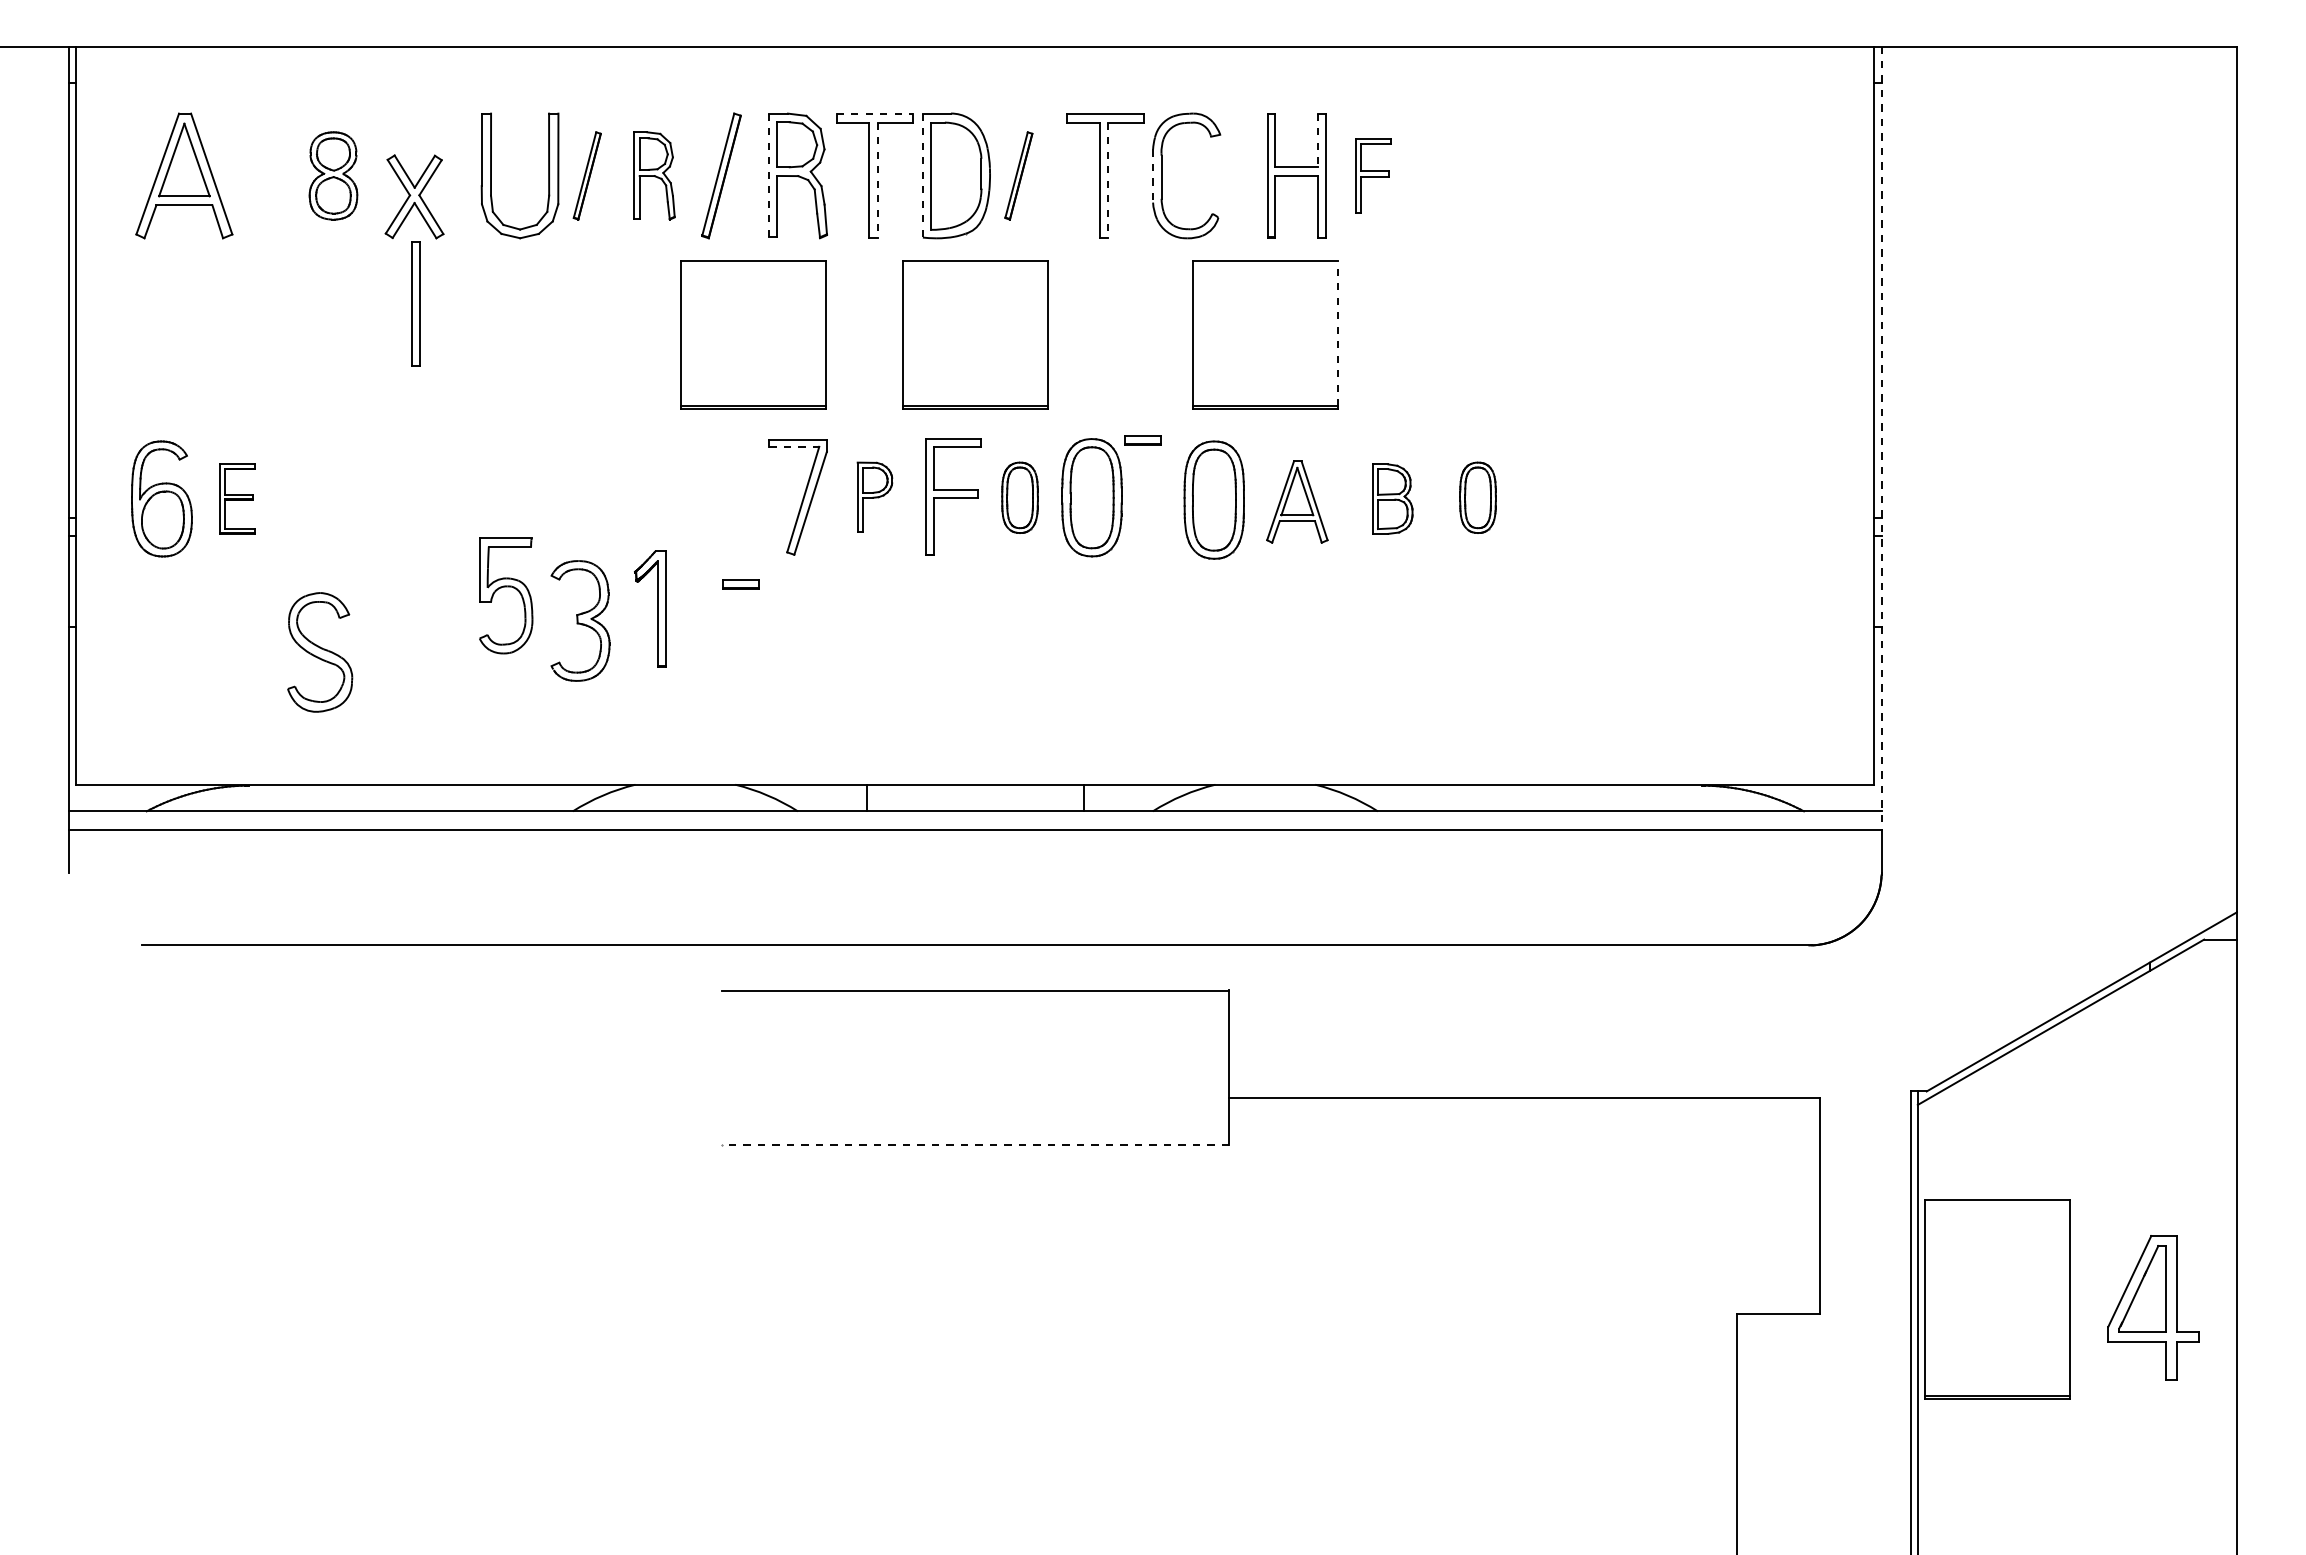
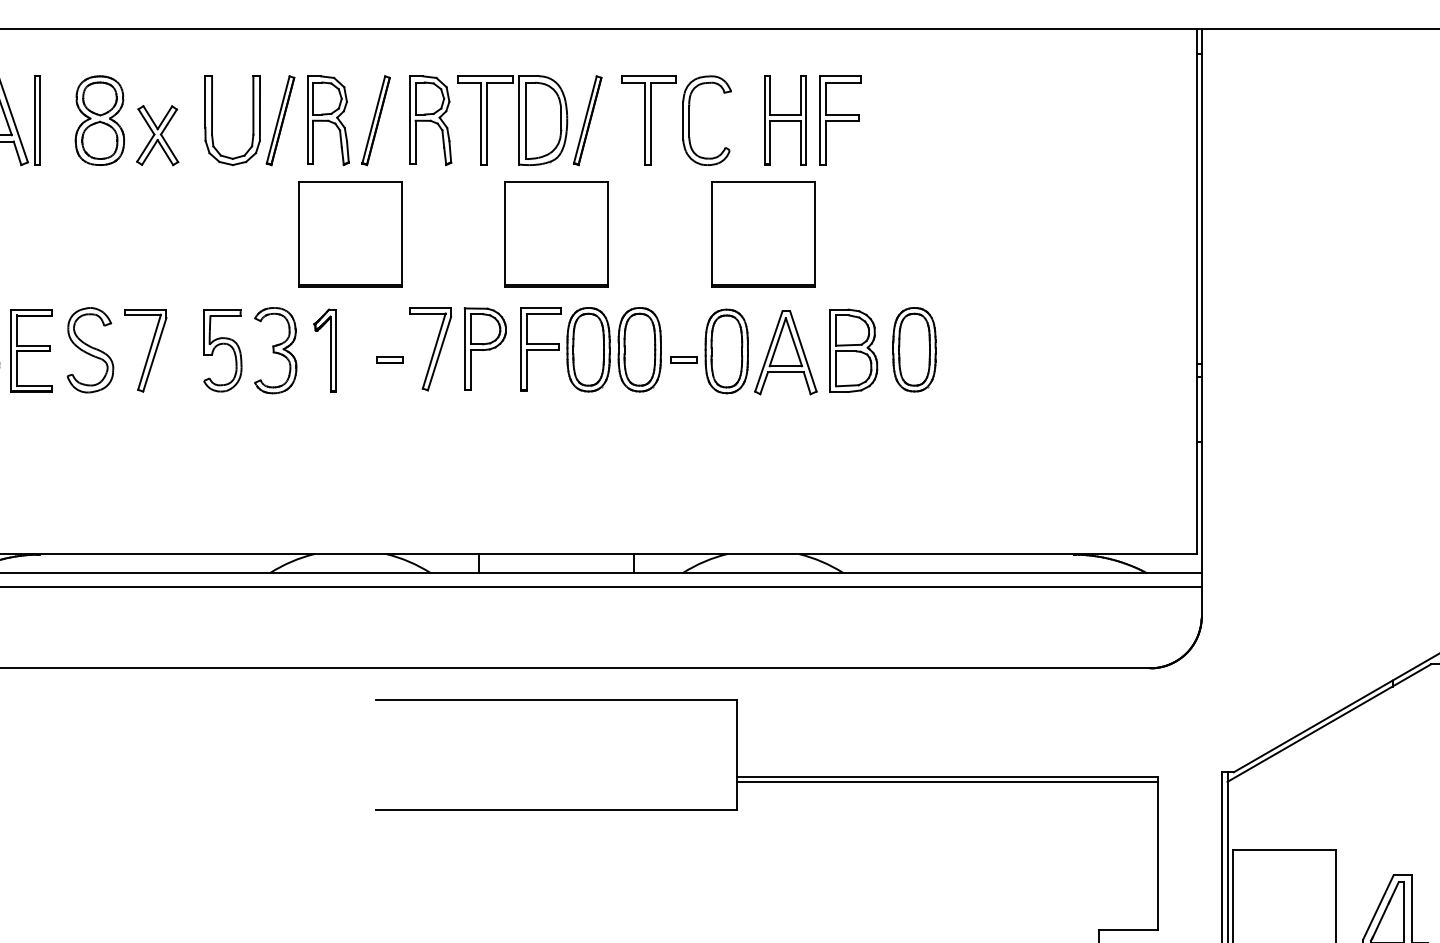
line: (875, 113) -> (485, 76), dashed -> solid
line: (1318, 140) -> (800, 95), dashed -> solid
part: (333, 175) -> (99, 120), size x1.43
part: (587, 175) -> (280, 120), size x1.43
part: (654, 175) -> (328, 120), size x1.43
line: (769, 175) -> (410, 120), dashed -> solid
line: (922, 175) -> (519, 120), dashed -> solid
part: (1018, 175) -> (587, 120), size x1.43
line: (1153, 175) -> (683, 120), dashed -> solid
part: (1373, 175) -> (840, 120), size x1.67
line: (878, 180) -> (487, 123), dashed -> solid
line: (1108, 180) -> (651, 123), dashed -> solid
part: (415, 303) -> (37, 120), moved
line: (1337, 333) -> (814, 232), dashed -> solid
part: (753, 334) -> (350, 233), moved
line: (1881, 438) -> (1201, 307), dashed -> solid
part: (1142, 440) -> (683, 360), moved
line: (794, 446) -> (428, 313), dashed -> solid
part: (874, 496) -> (484, 348), size x1.67
part: (1019, 497) -> (588, 349), size x1.67
part: (1477, 497) -> (914, 349), size x1.67
part: (237, 498) -> (31, 350), size x1.67
part: (397, 498) -> (145, 350), added
part: (1392, 498) -> (853, 350), size x1.67
part: (1297, 501) -> (786, 352), size x1.43
part: (740, 584) -> (389, 360), moved
part: (506, 587) -> (223, 344), moved
part: (657, 608) -> (330, 350), moved
part: (580, 620) -> (275, 350), moved
part: (320, 652) -> (90, 350), moved
line: (1524, 1105) -> (947, 782), added
line: (975, 1144) -> (556, 810), dashed -> solid

